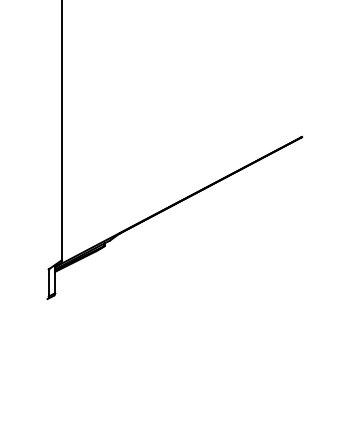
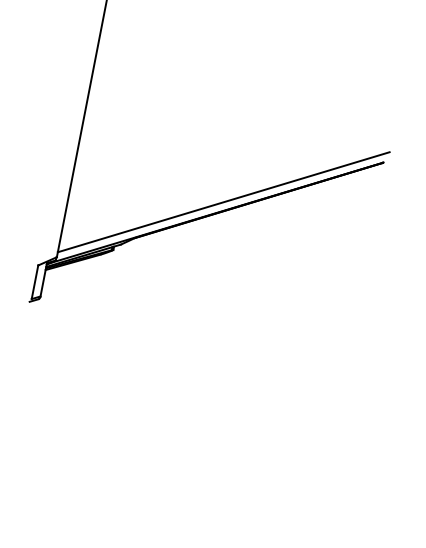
line: (183, 192) -> (223, 202), added

